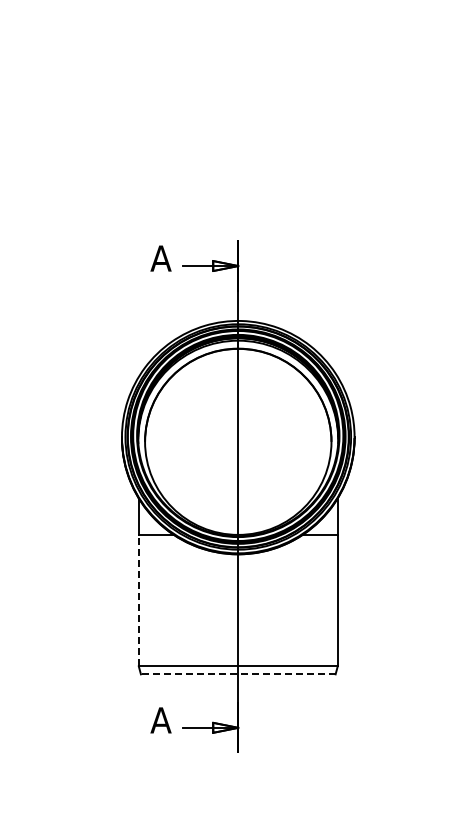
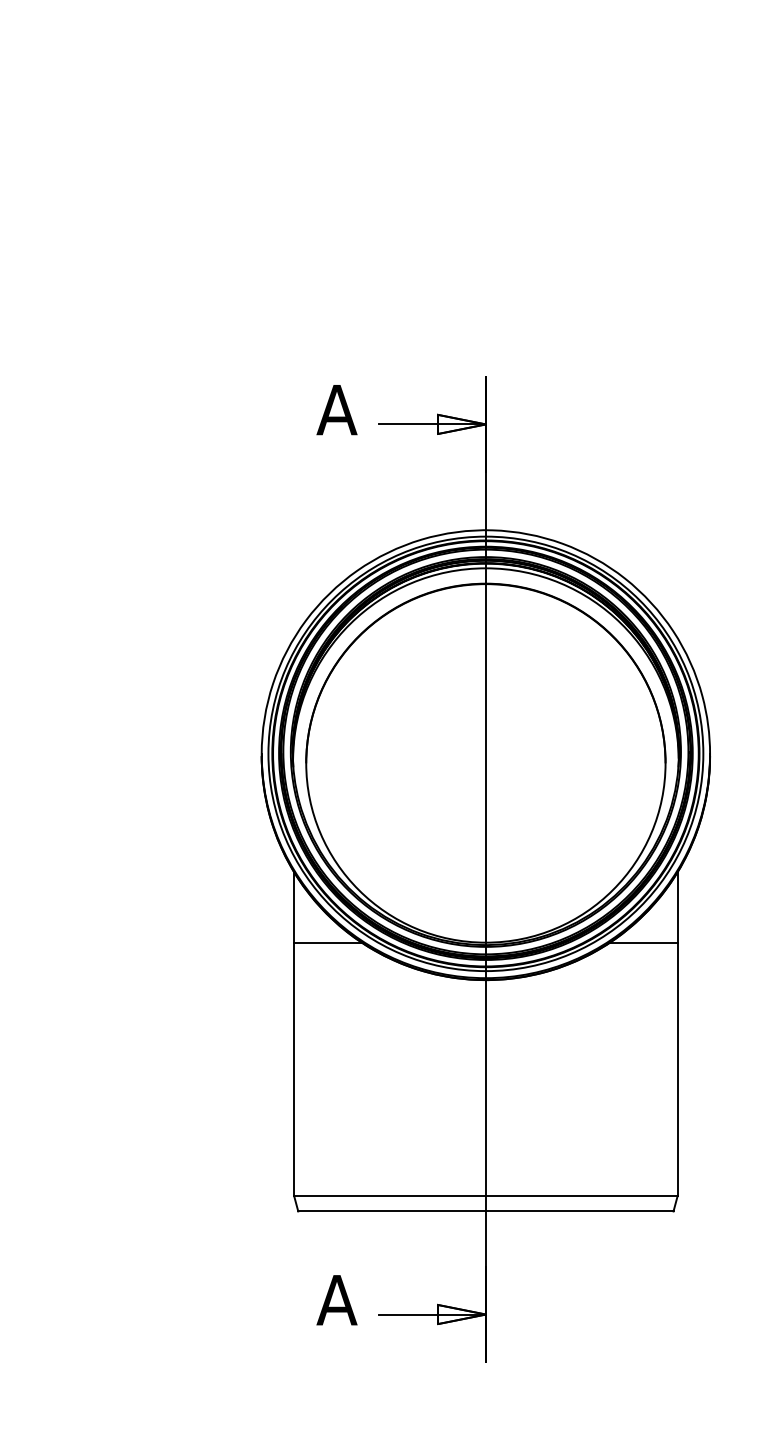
line: (138, 600) -> (293, 1069), dashed -> solid
line: (237, 674) -> (484, 1211), dashed -> solid

